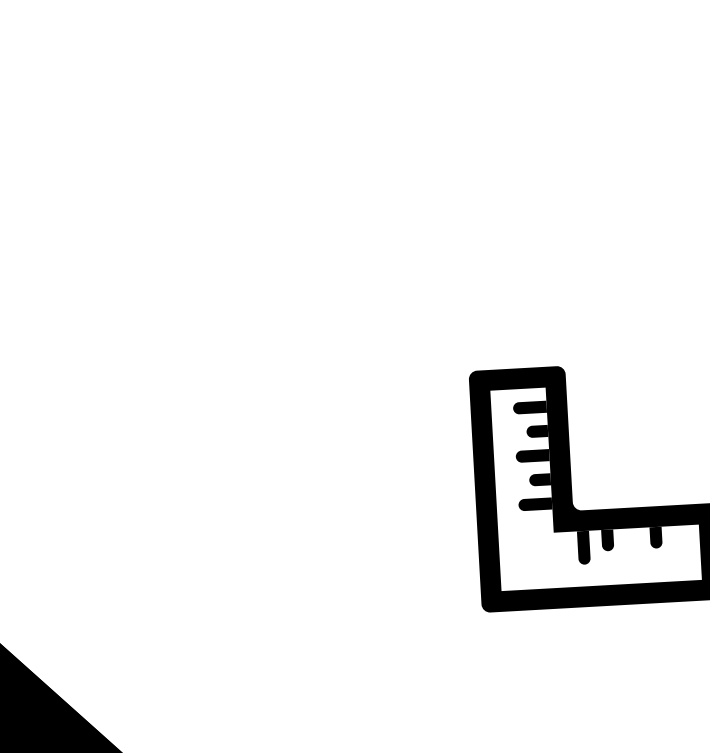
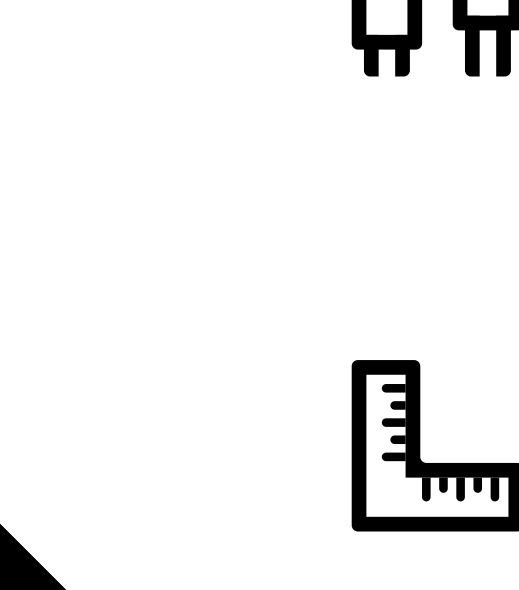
fill: (680, 542) -> (494, 489), added
fill: (632, 545) -> (460, 489), added

